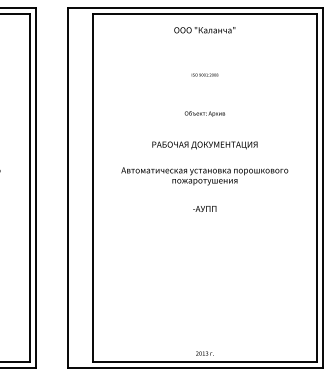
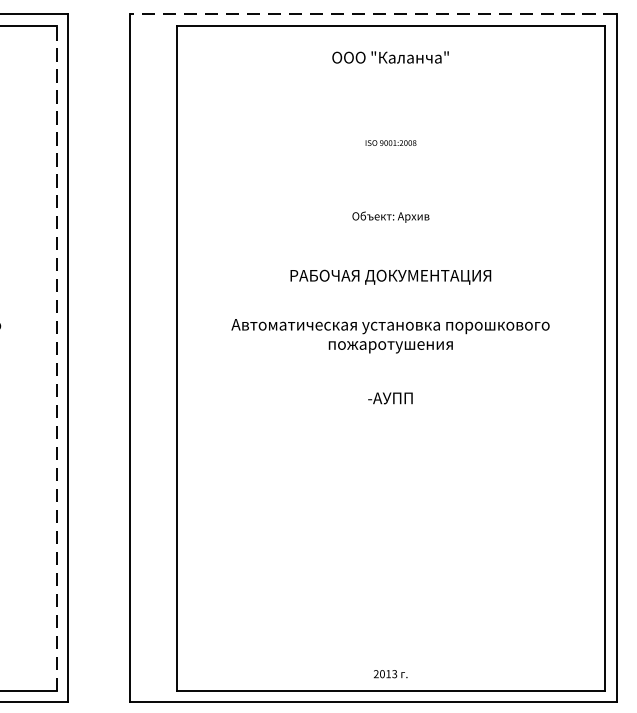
line: (195, 7) -> (372, 14), solid -> dashed
line: (29, 187) -> (56, 357), solid -> dashed

